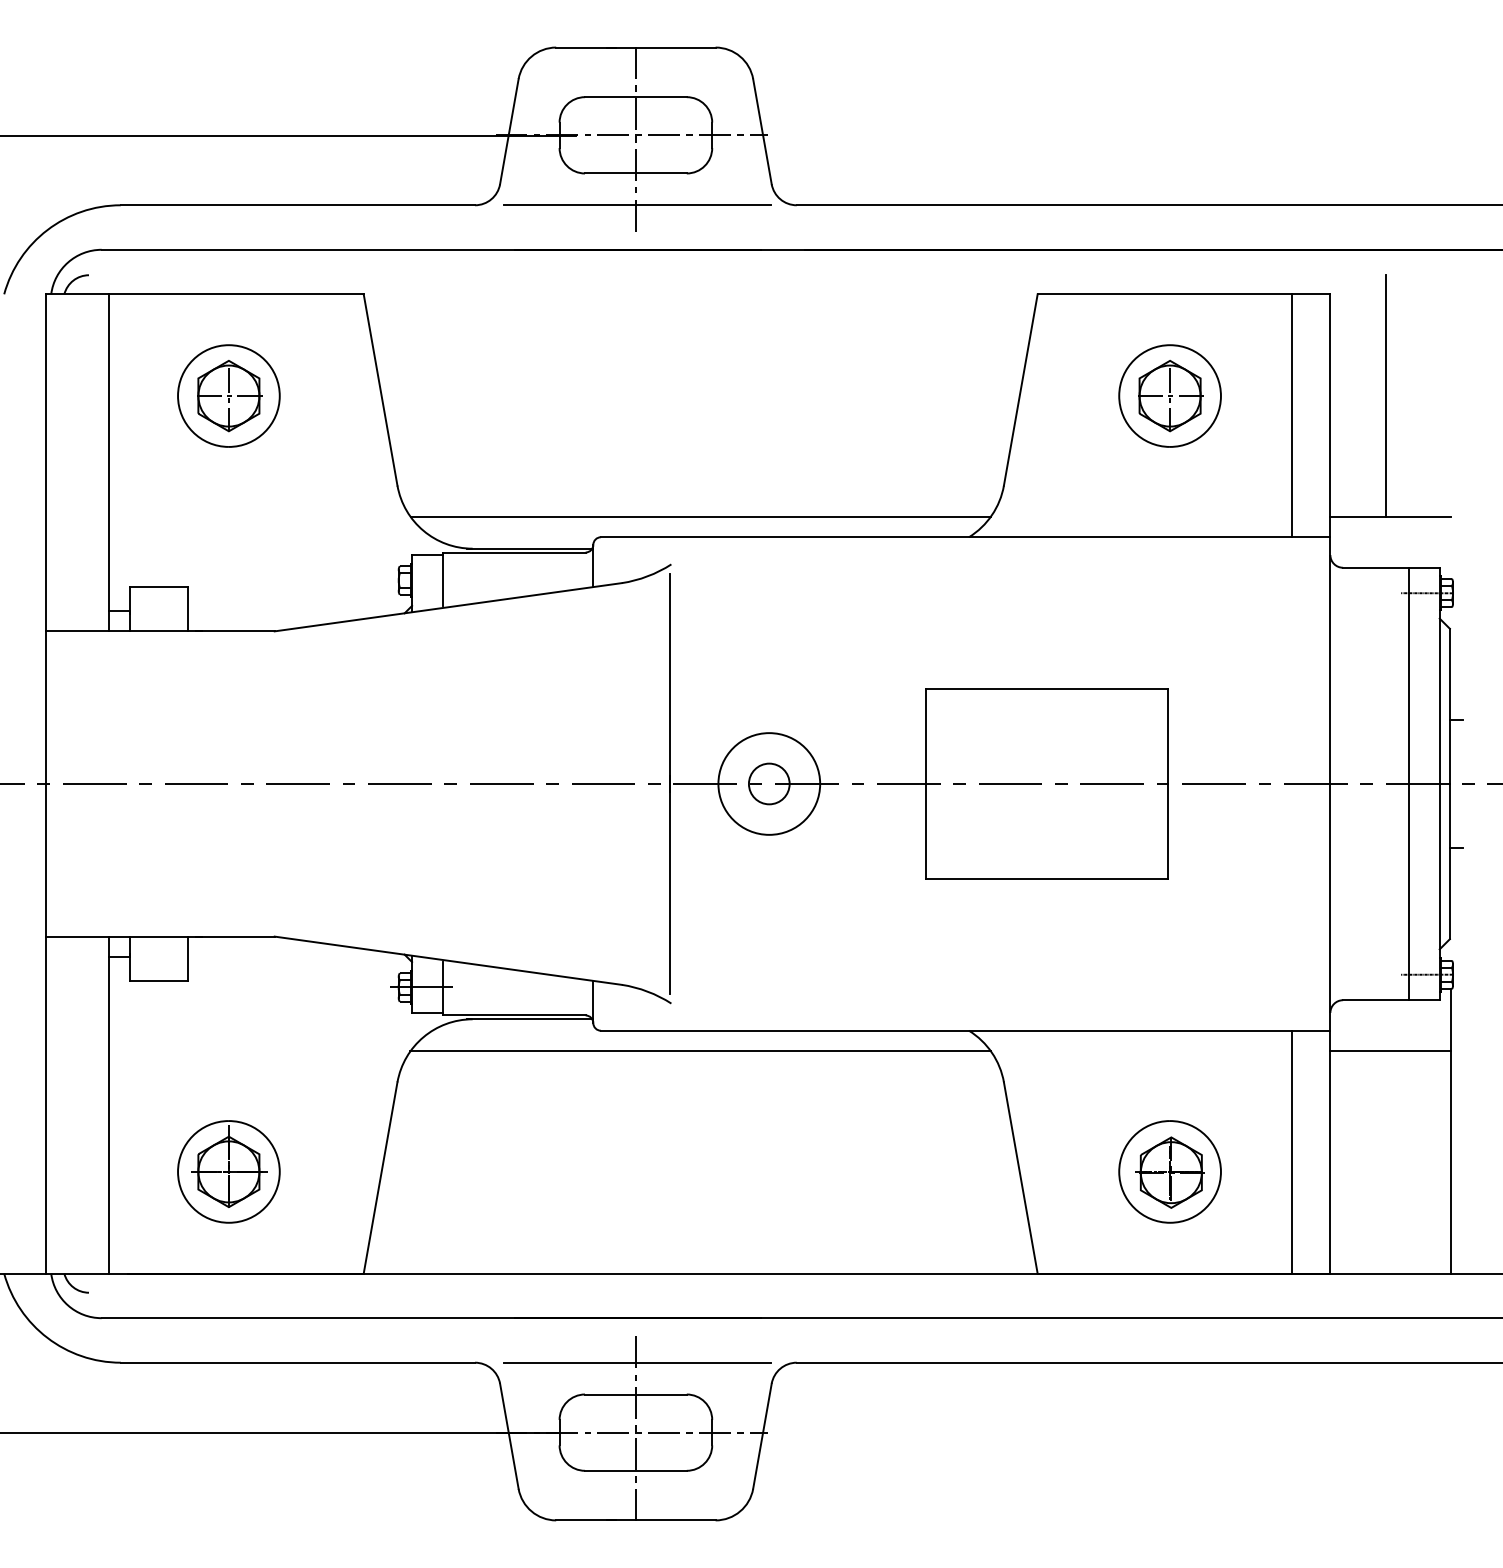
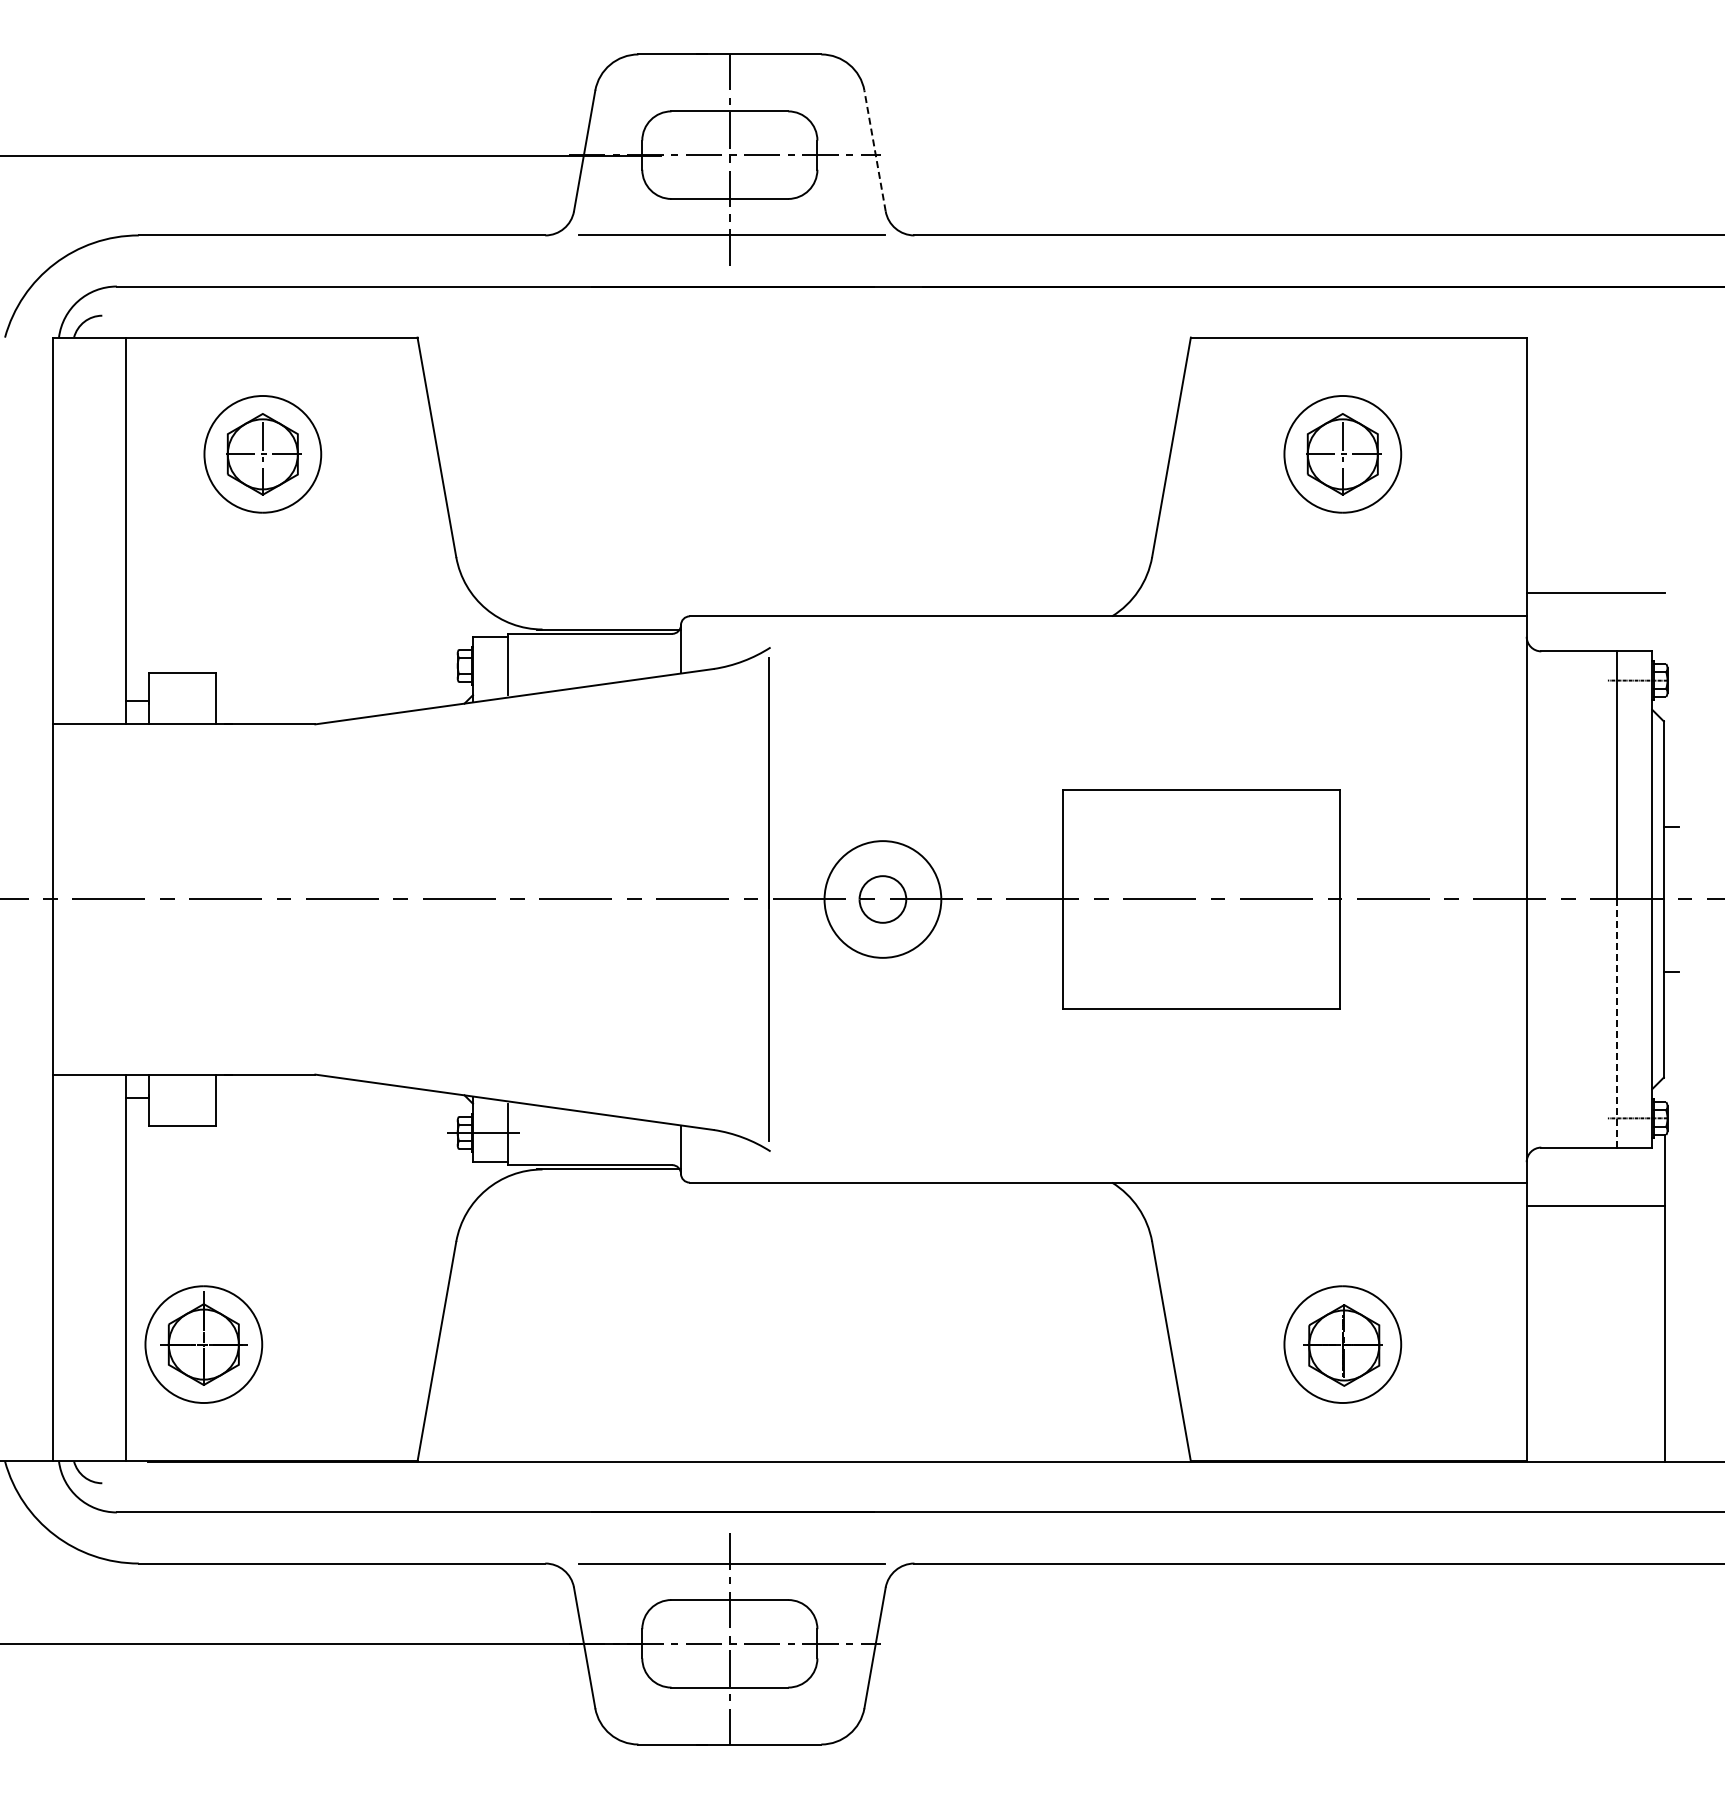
line: (761, 131) -> (874, 150), solid -> dashed
line: (1385, 396) -> (1590, 454), removed
line: (1291, 415) -> (1482, 476), removed
line: (700, 517) -> (803, 593), removed
line: (1409, 892) -> (1617, 1024), solid -> dashed
line: (700, 1051) -> (804, 1206), removed
line: (1291, 1151) -> (1482, 1321), removed
part: (228, 1171) -> (203, 1344), moved

